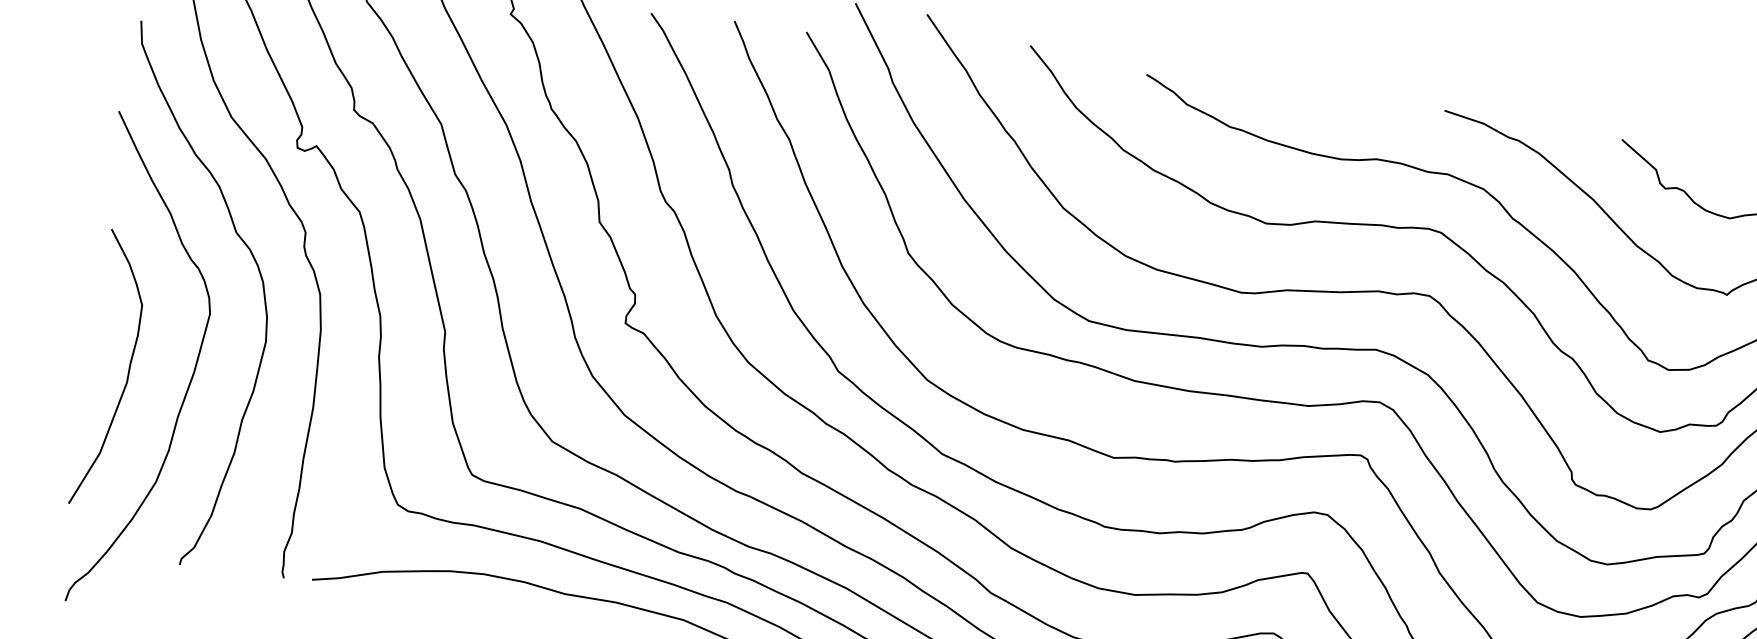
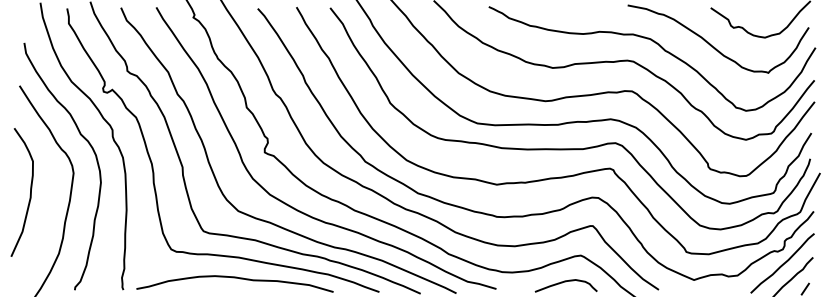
curve: (125, 377) -> (29, 195), moved

